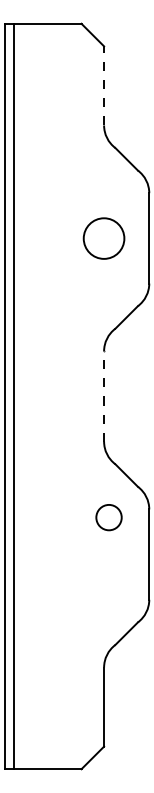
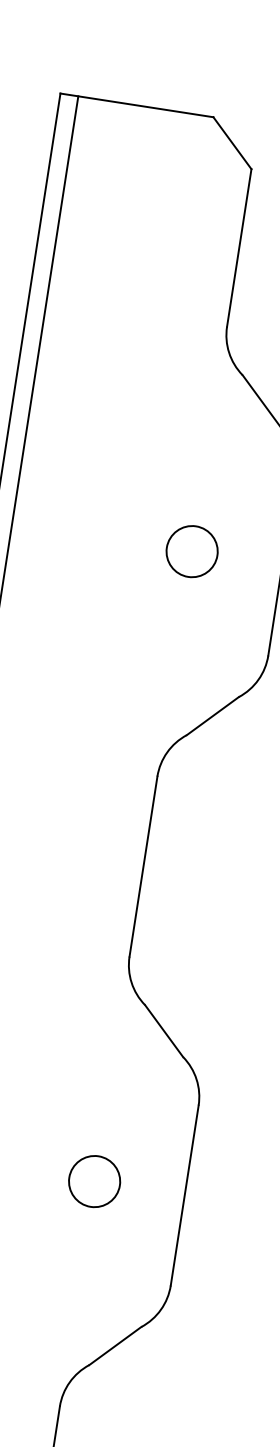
line: (104, 85) -> (240, 247), dashed -> solid
circle: (103, 237) -> (191, 549), size x0.62
line: (104, 396) -> (144, 866), dashed -> solid
circle: (108, 517) -> (93, 1181), moved

